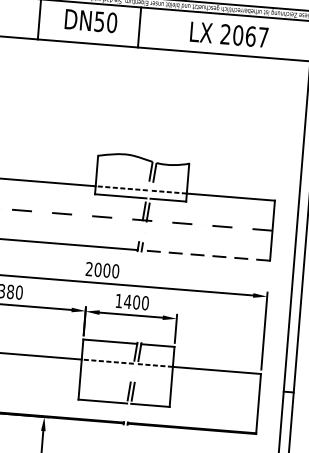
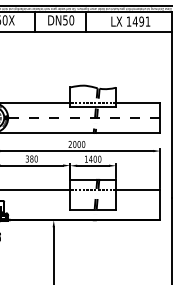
text: (244, 35) -> (138, 21), 2067 -> 1491
line: (204, 254) -> (127, 132), dashed -> solid

